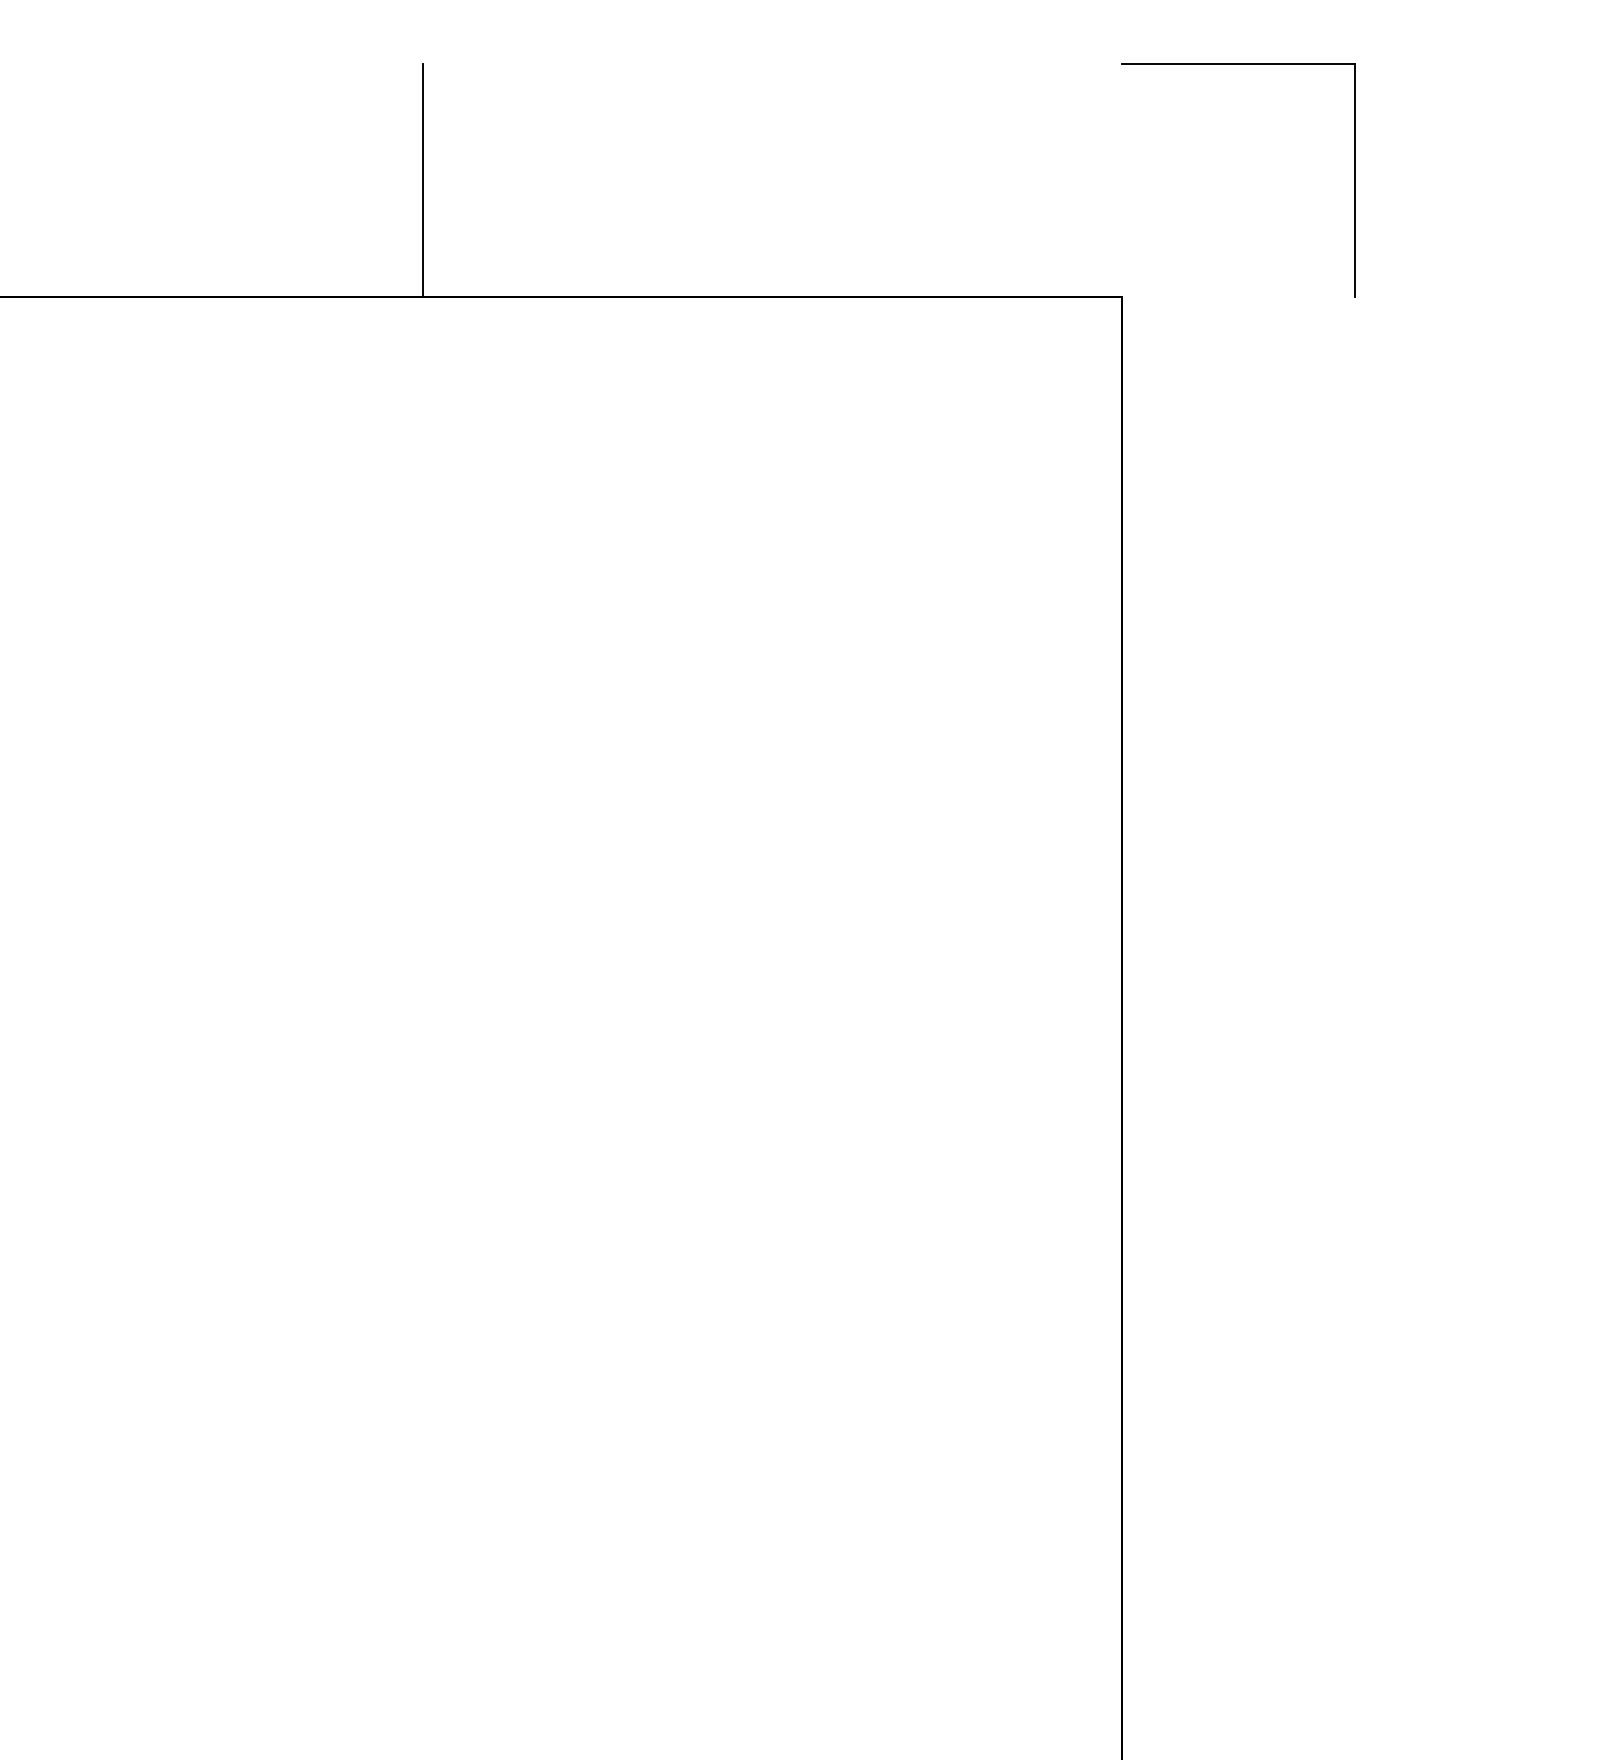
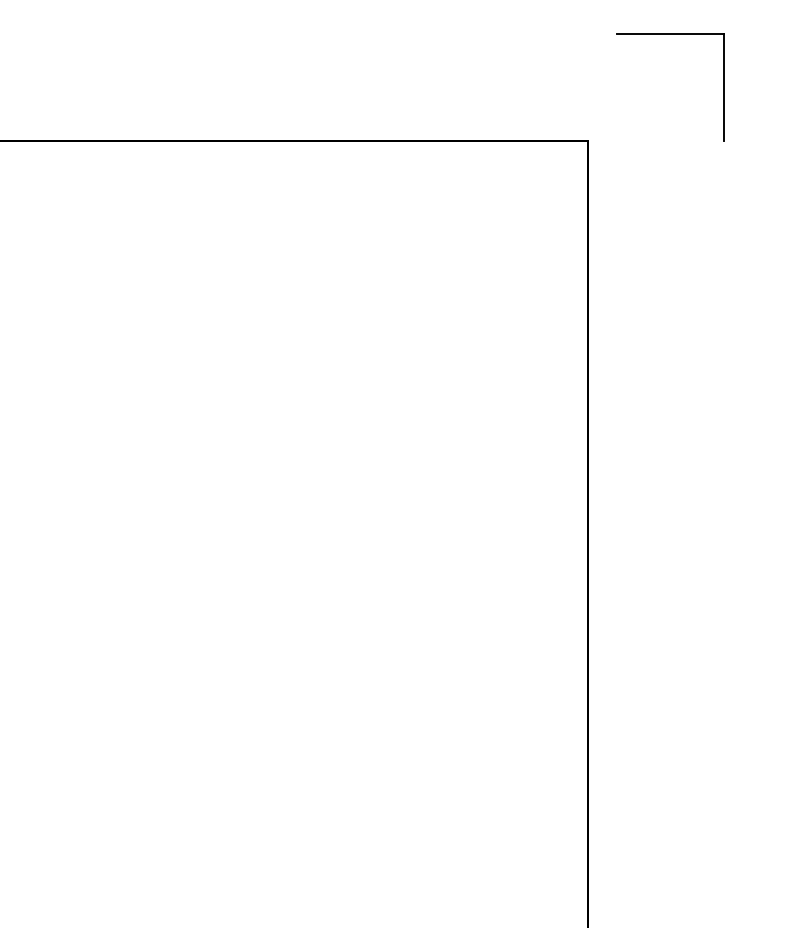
part: (1237, 64) -> (670, 34), moved
line: (422, 179) -> (267, 87), removed

